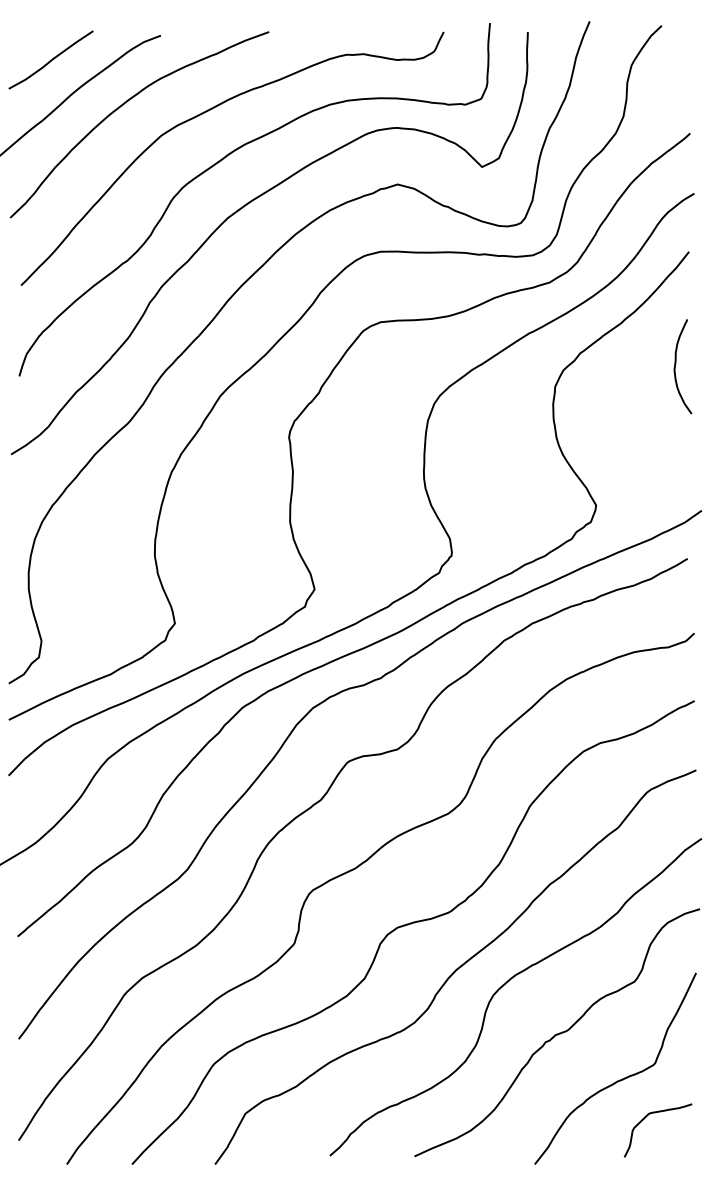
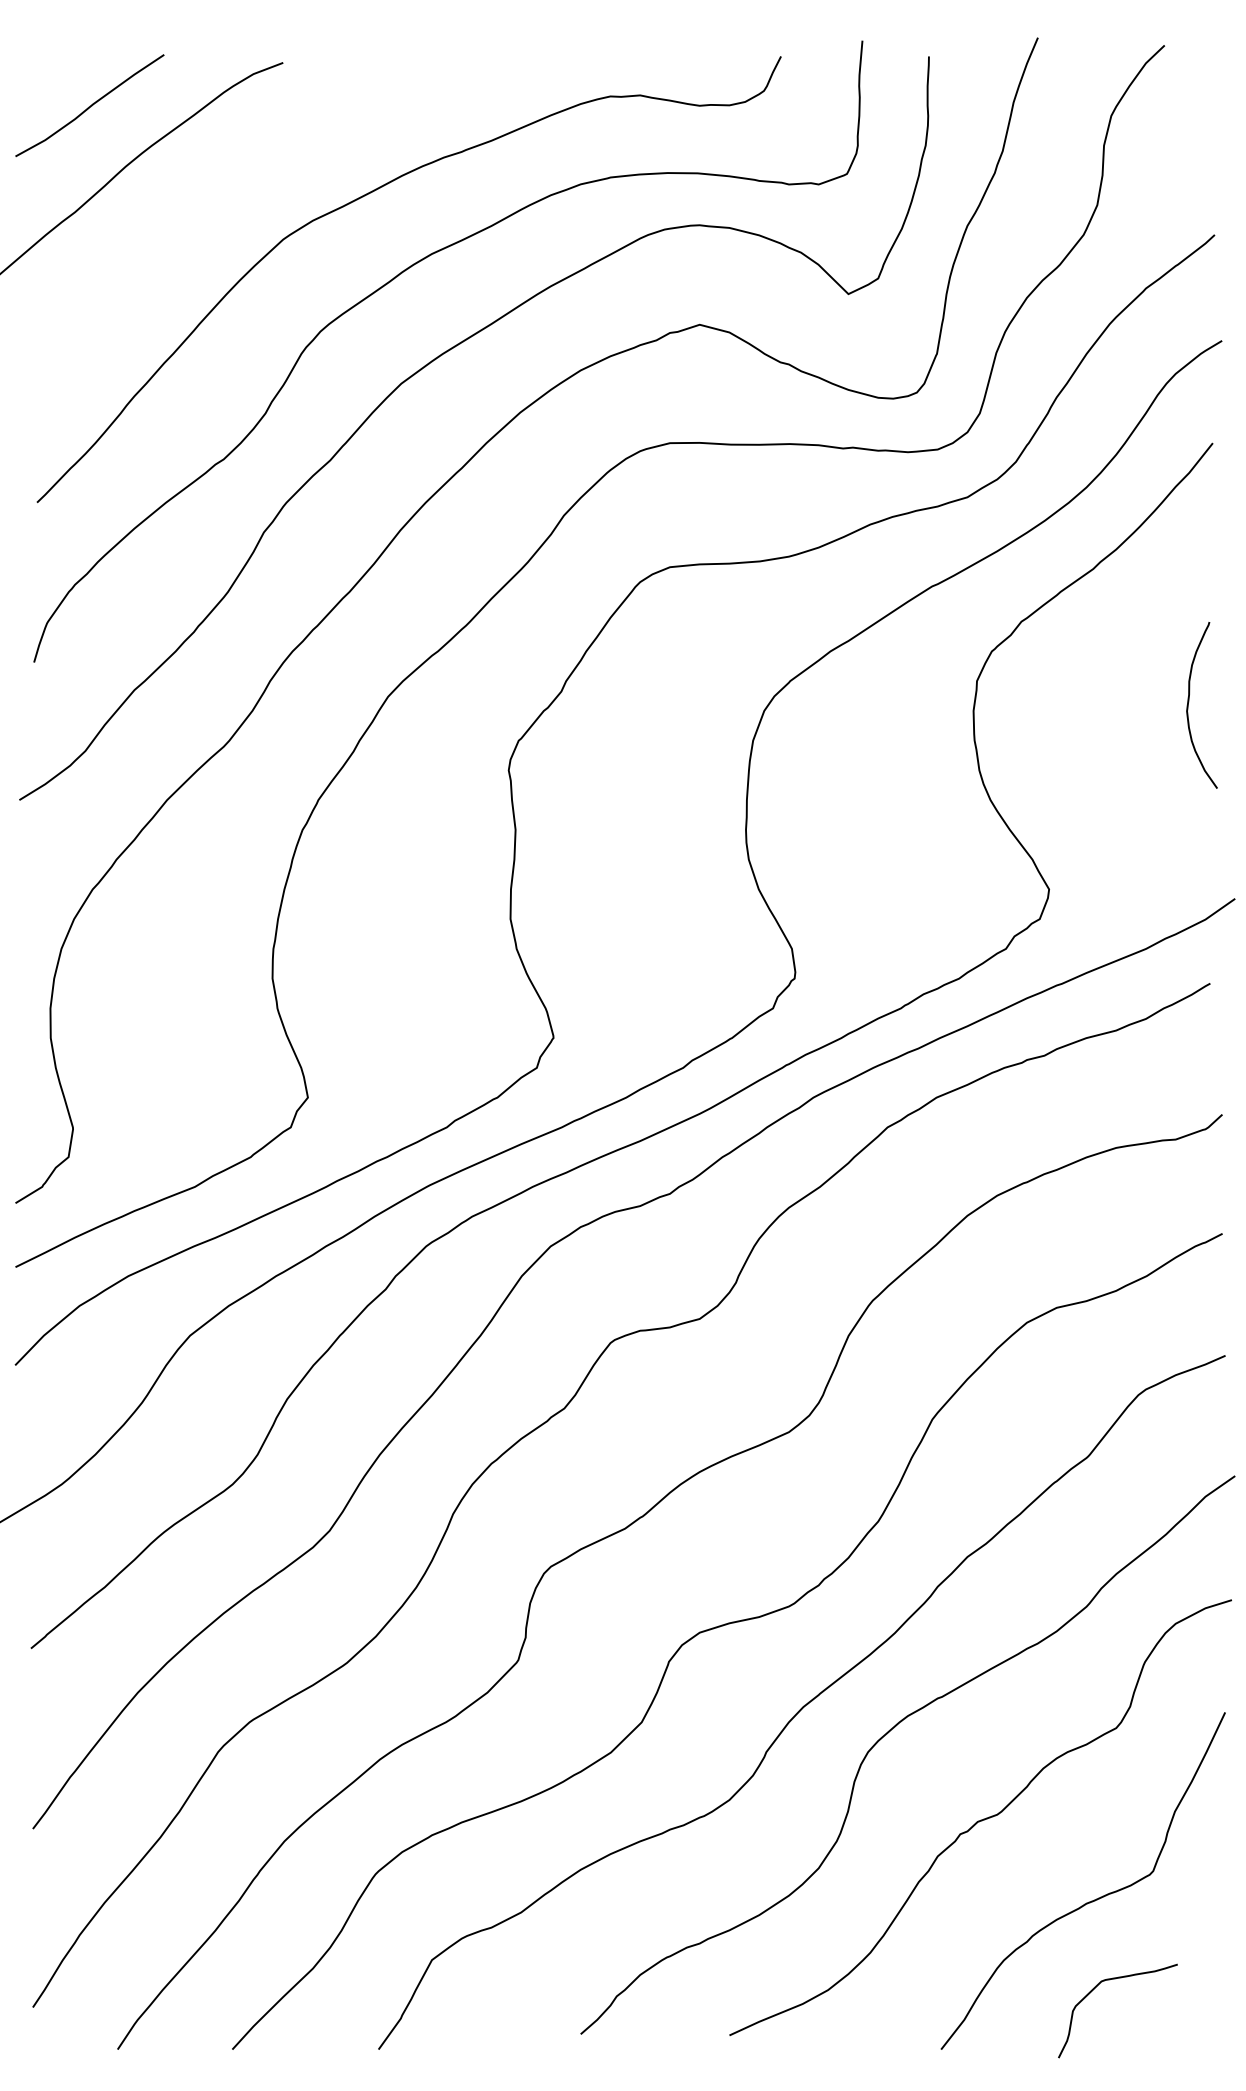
curve: (122, 106) -> (215, 187), removed
curve: (676, 364) -> (1190, 701), moved
curve: (655, 1113) -> (1113, 1980), moved

